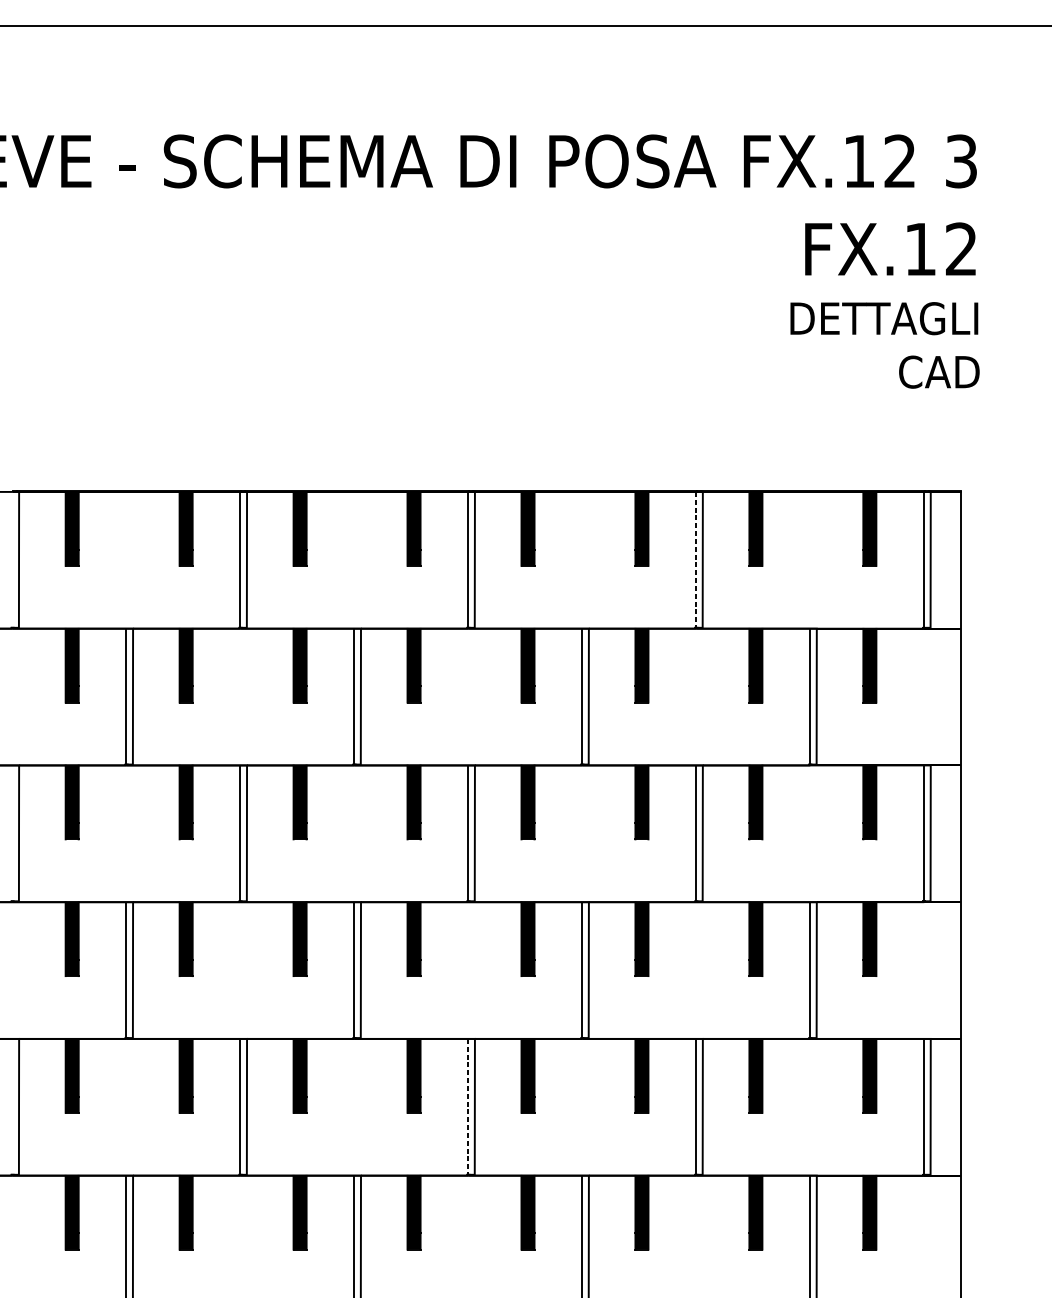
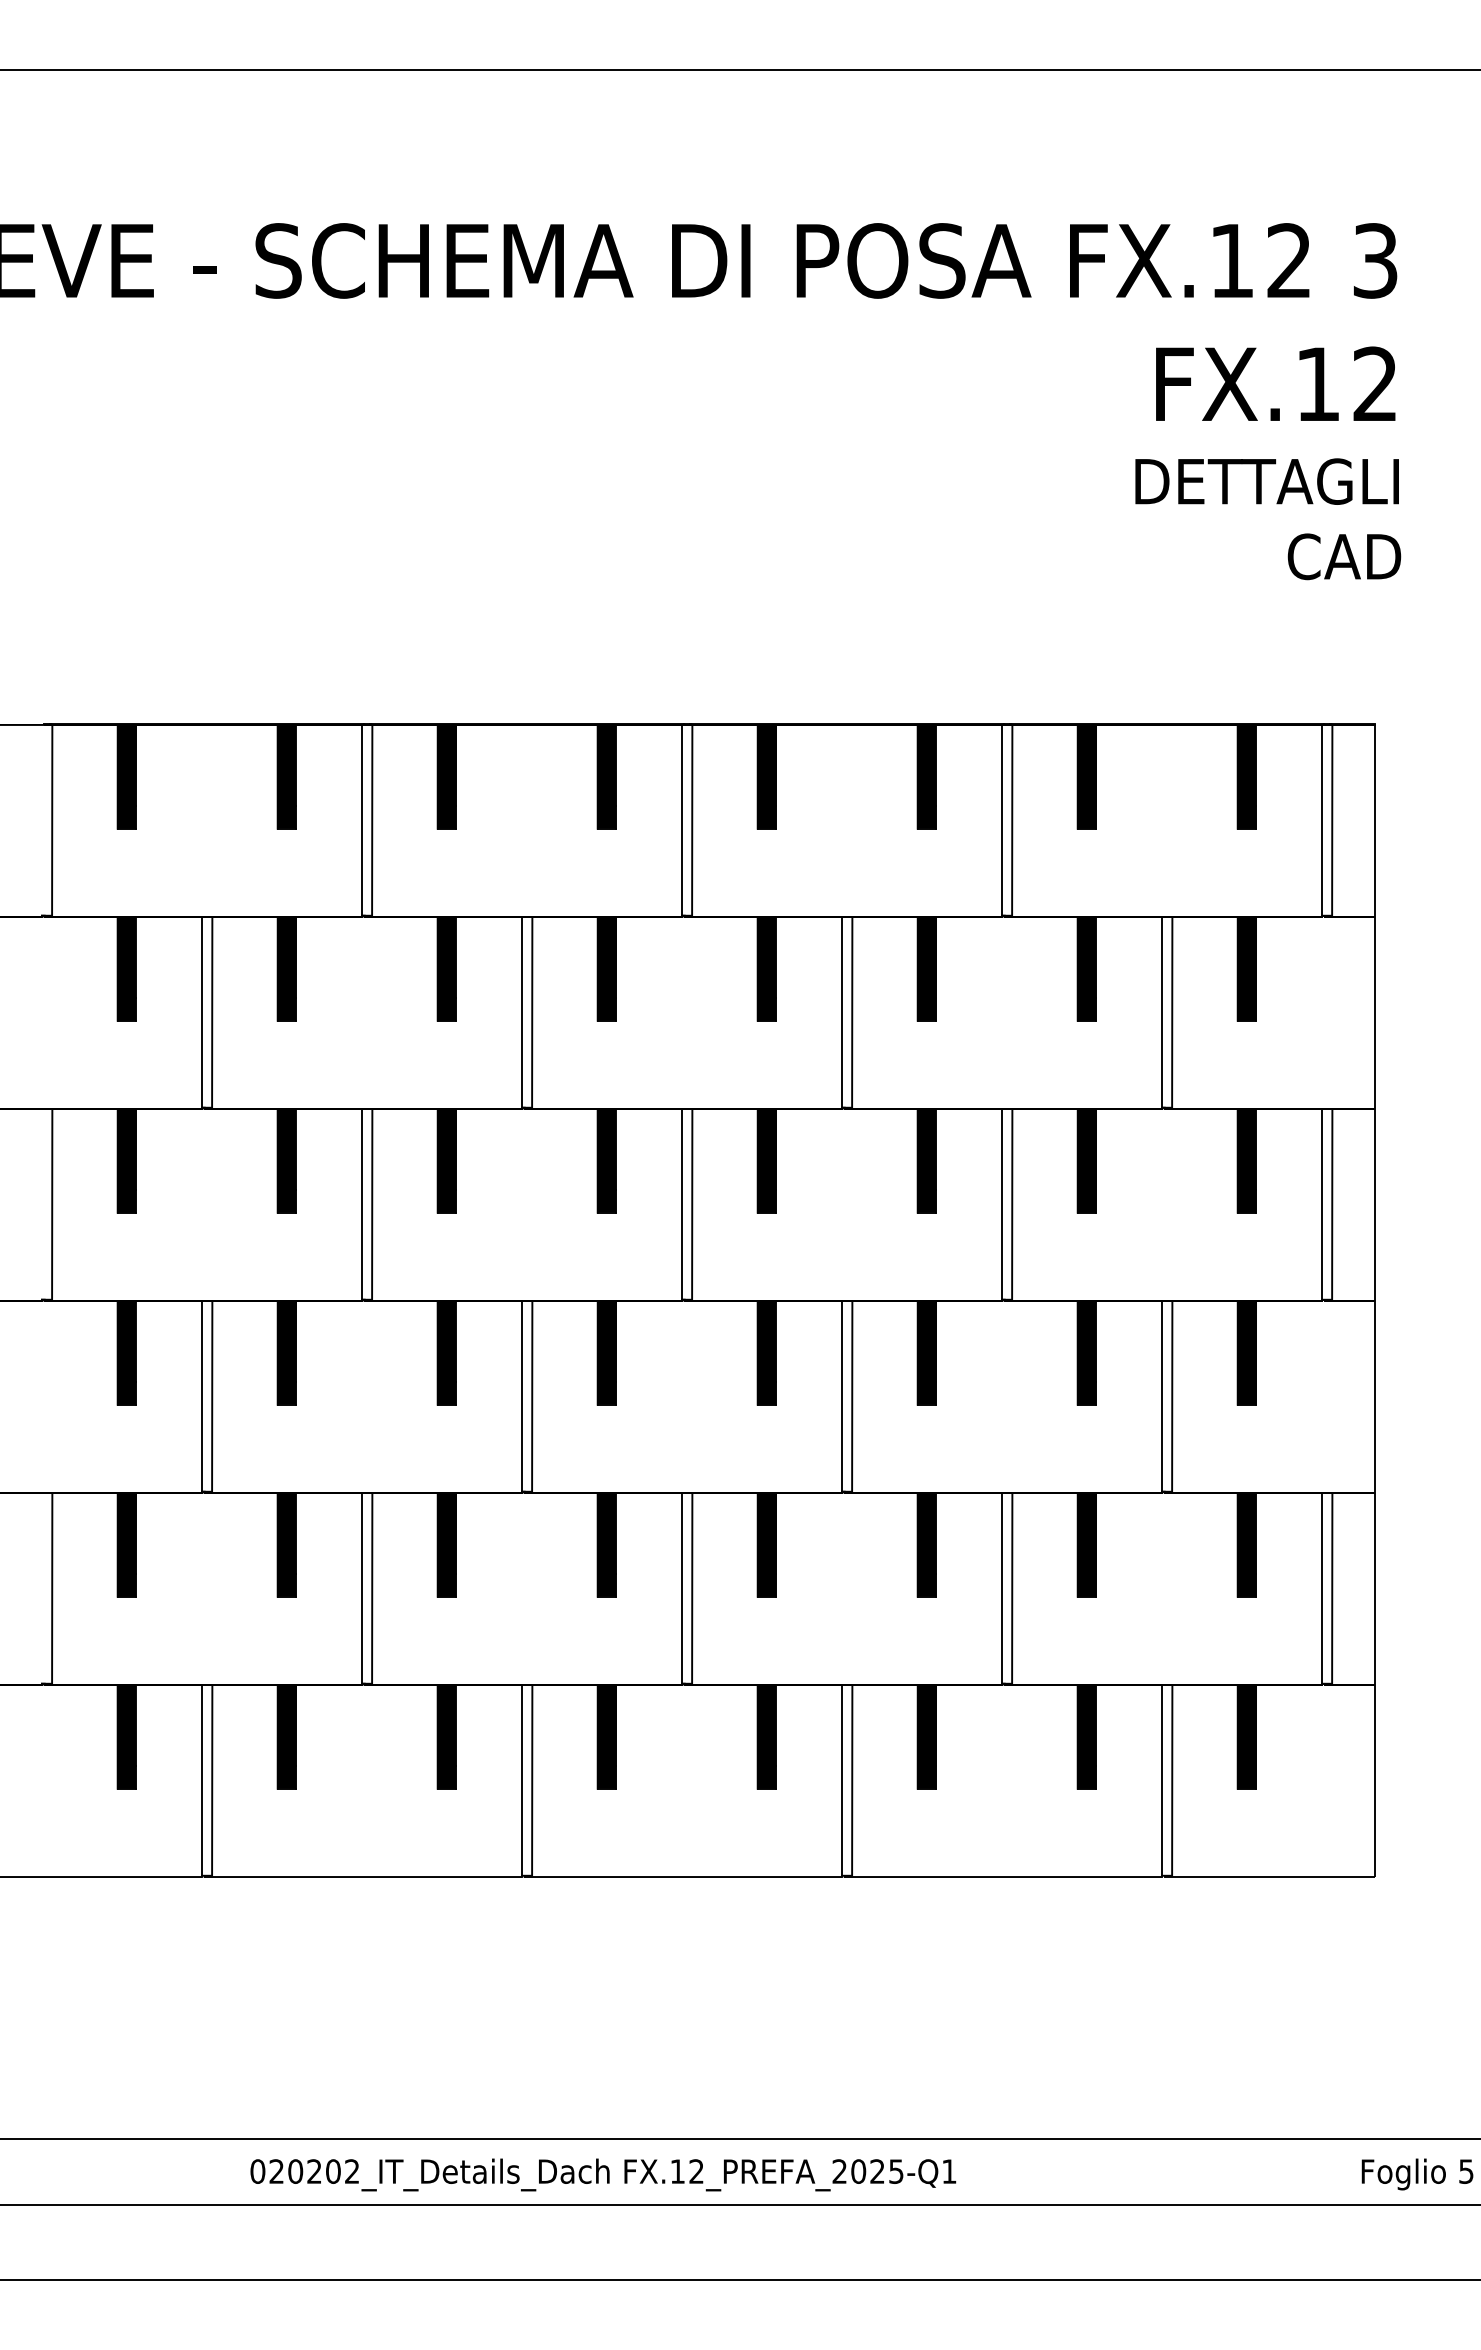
line: (695, 559) -> (1002, 820), dashed -> solid
line: (467, 1106) -> (682, 1588), dashed -> solid

